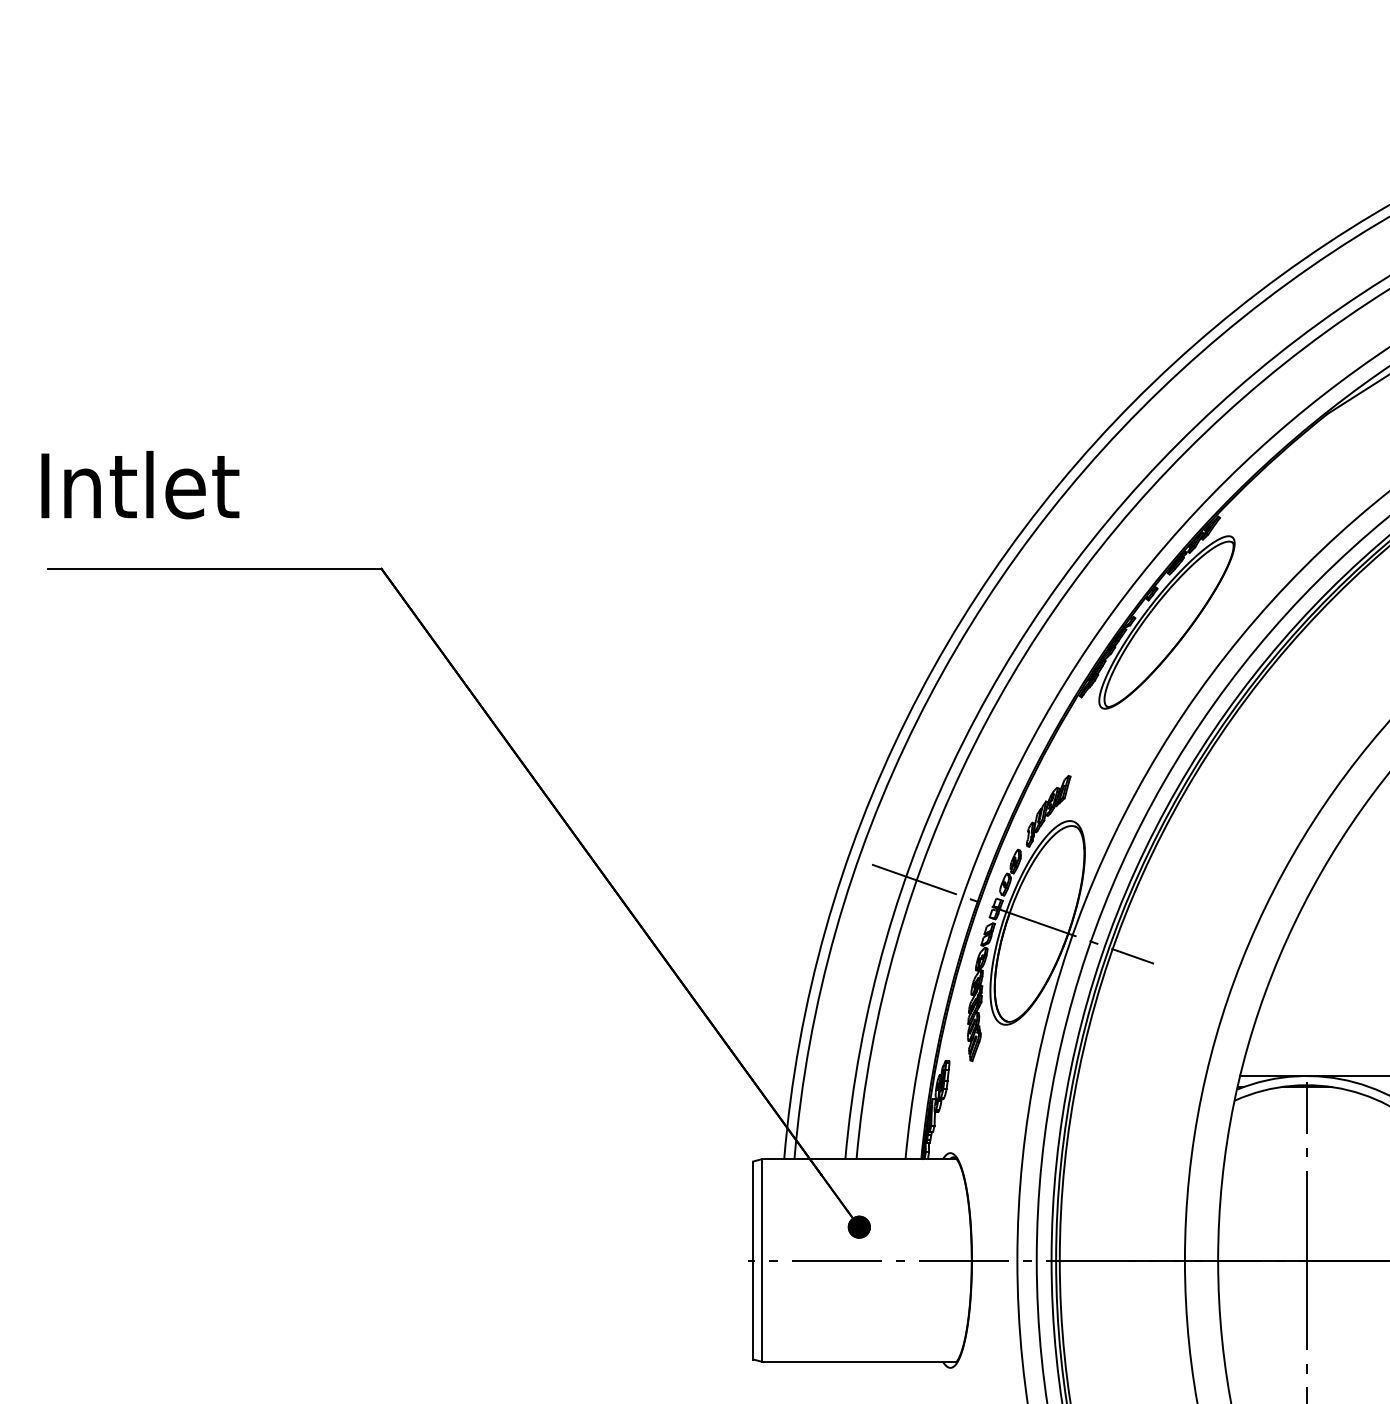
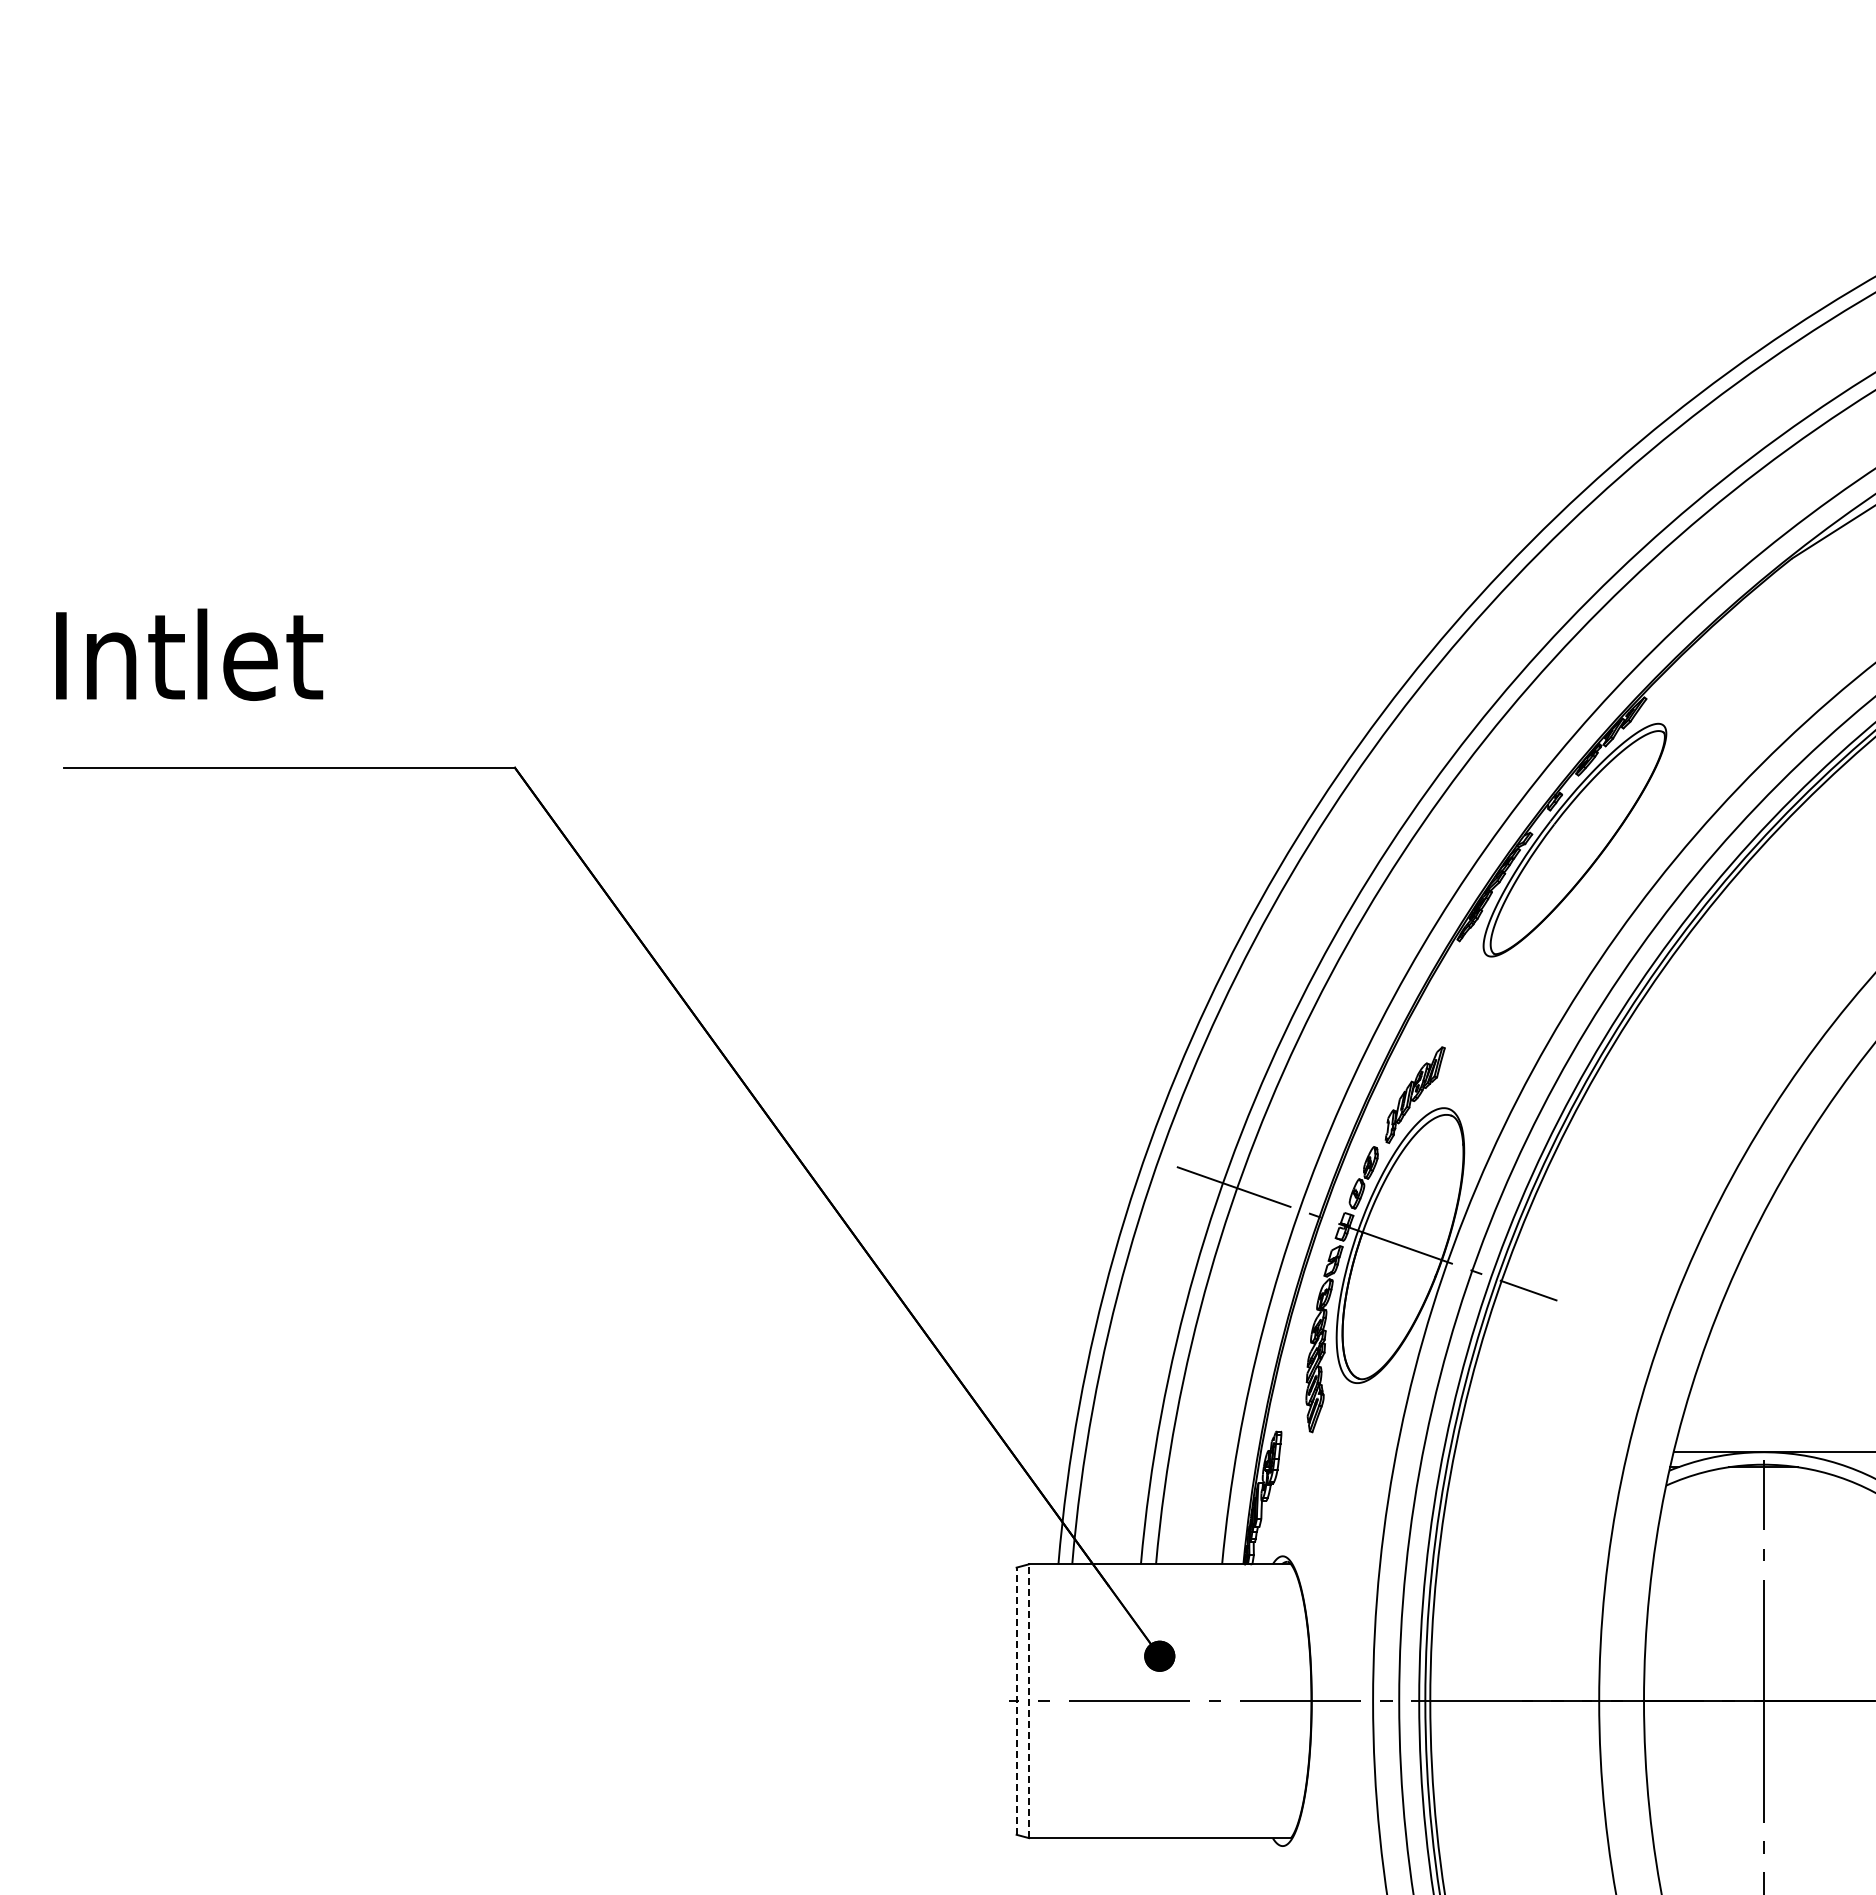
line: (753, 1260) -> (1016, 1701), solid -> dashed
line: (762, 1260) -> (1029, 1701), solid -> dashed

